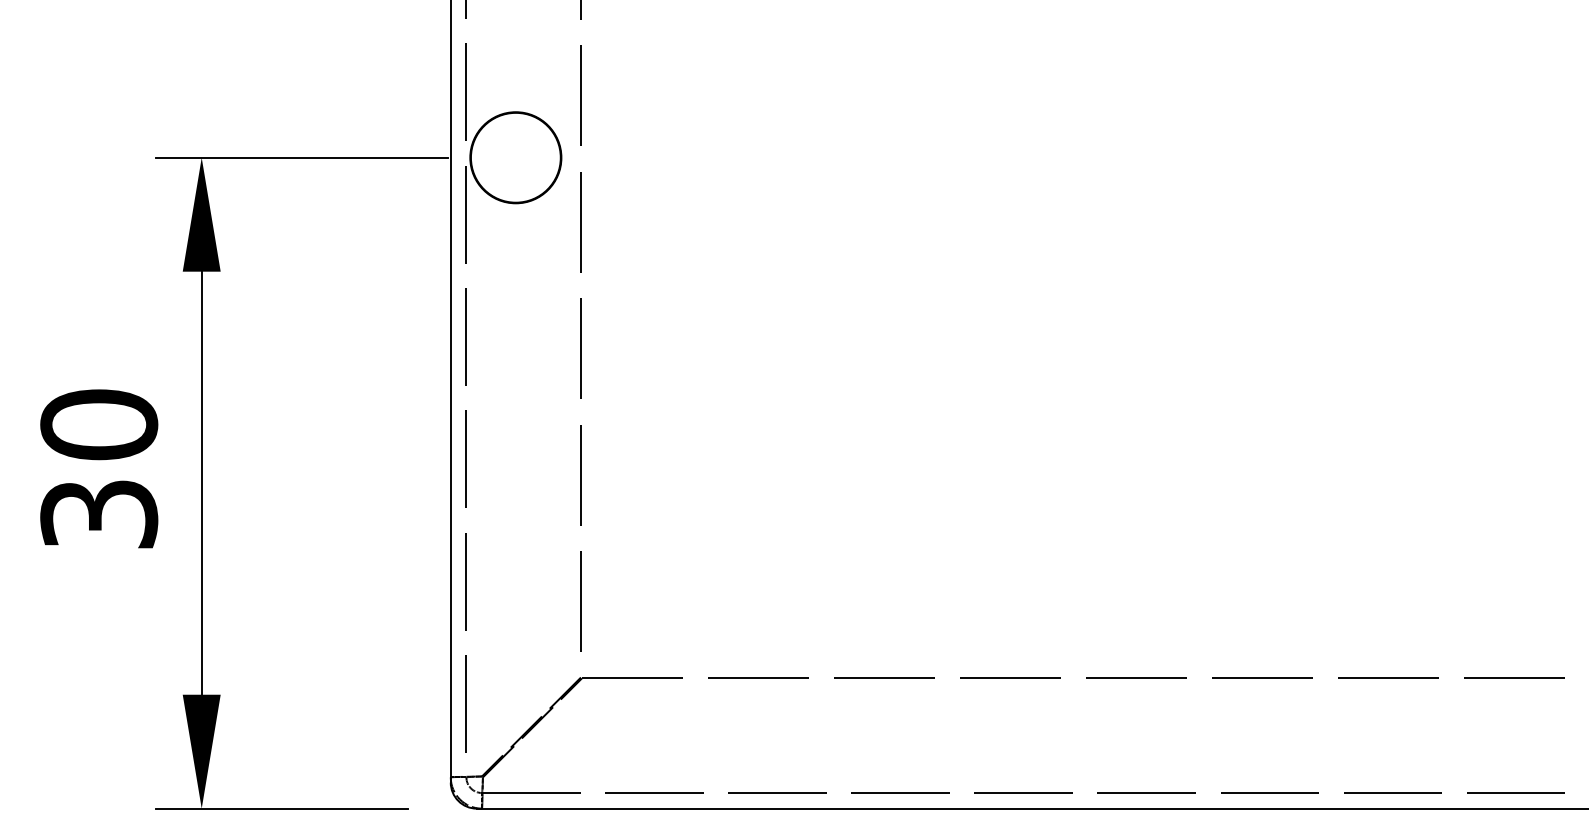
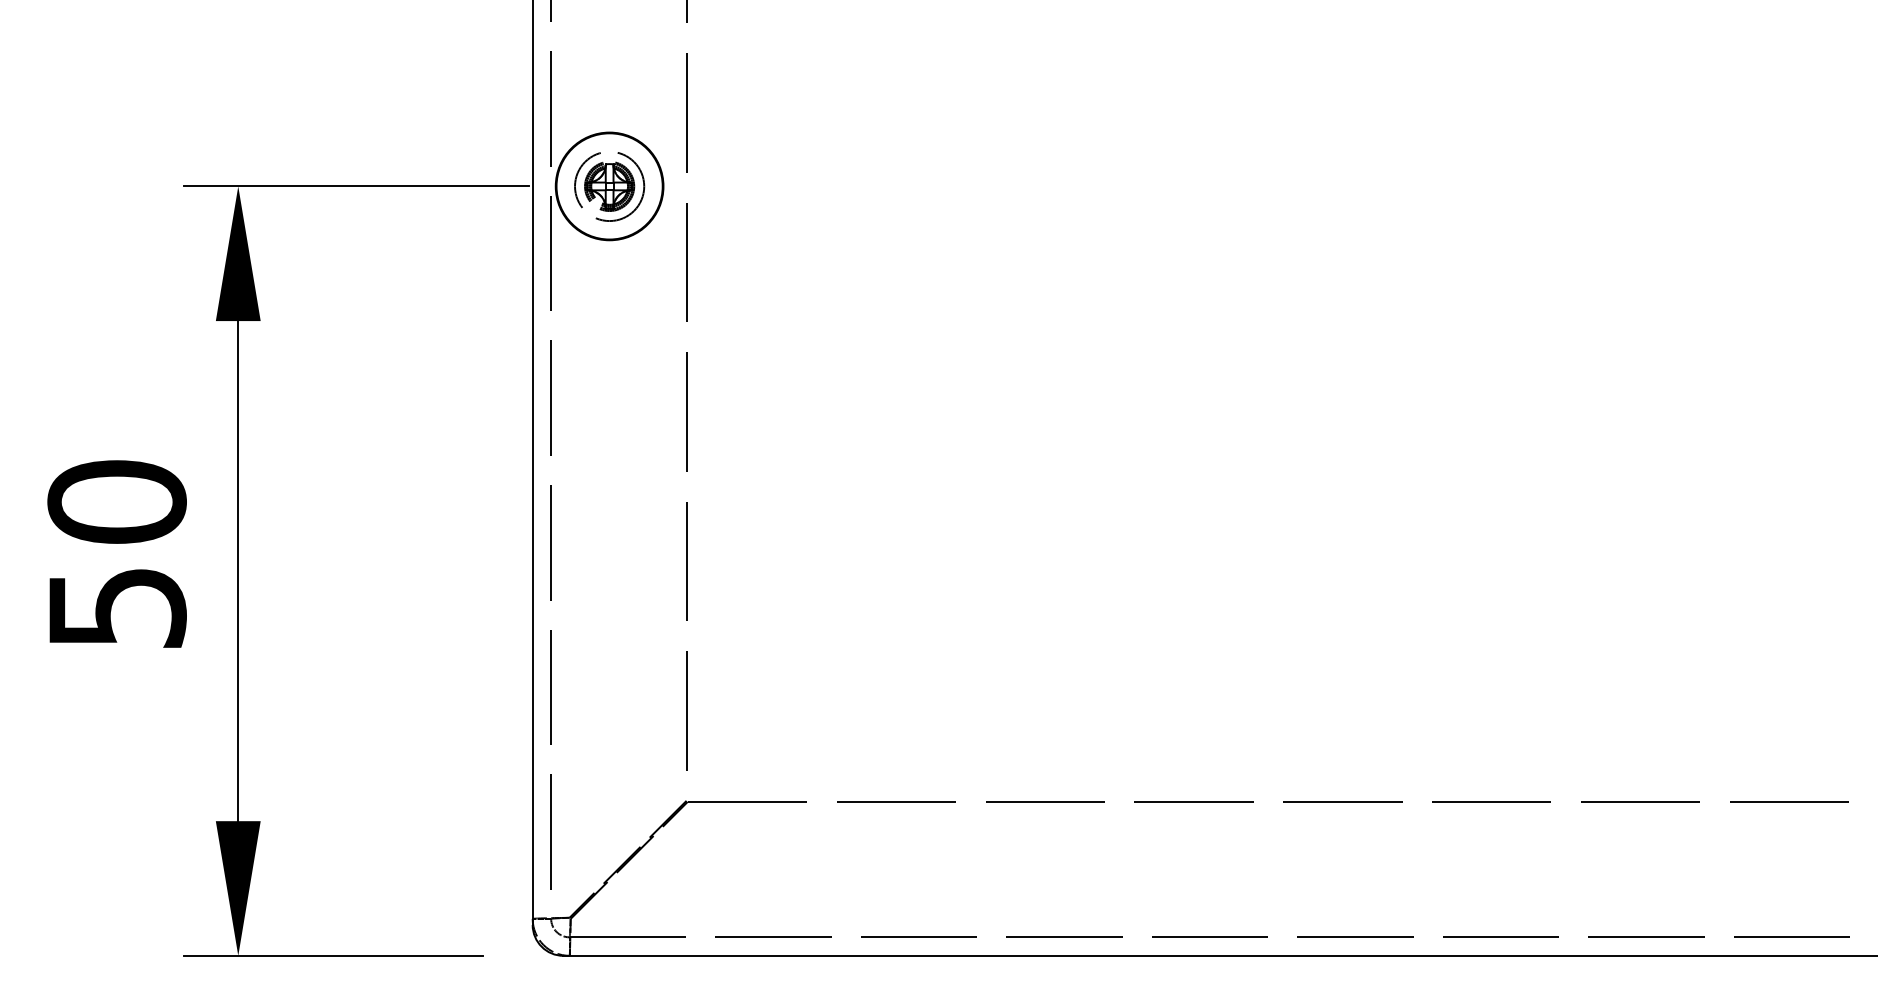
part: (515, 157) -> (609, 186), added
text: (98, 514) -> (116, 608), 30 -> 50

